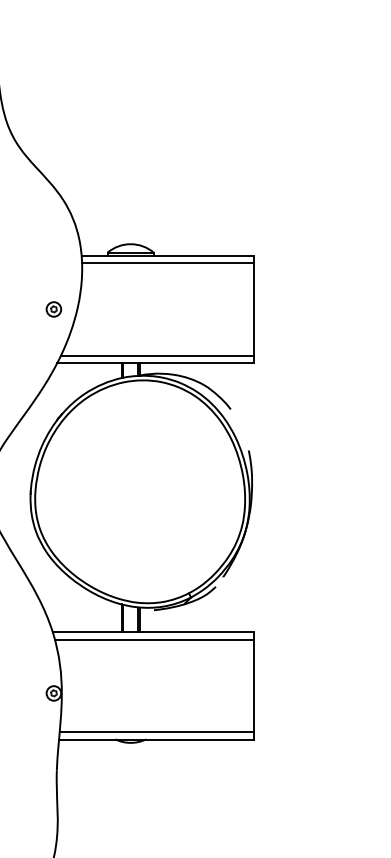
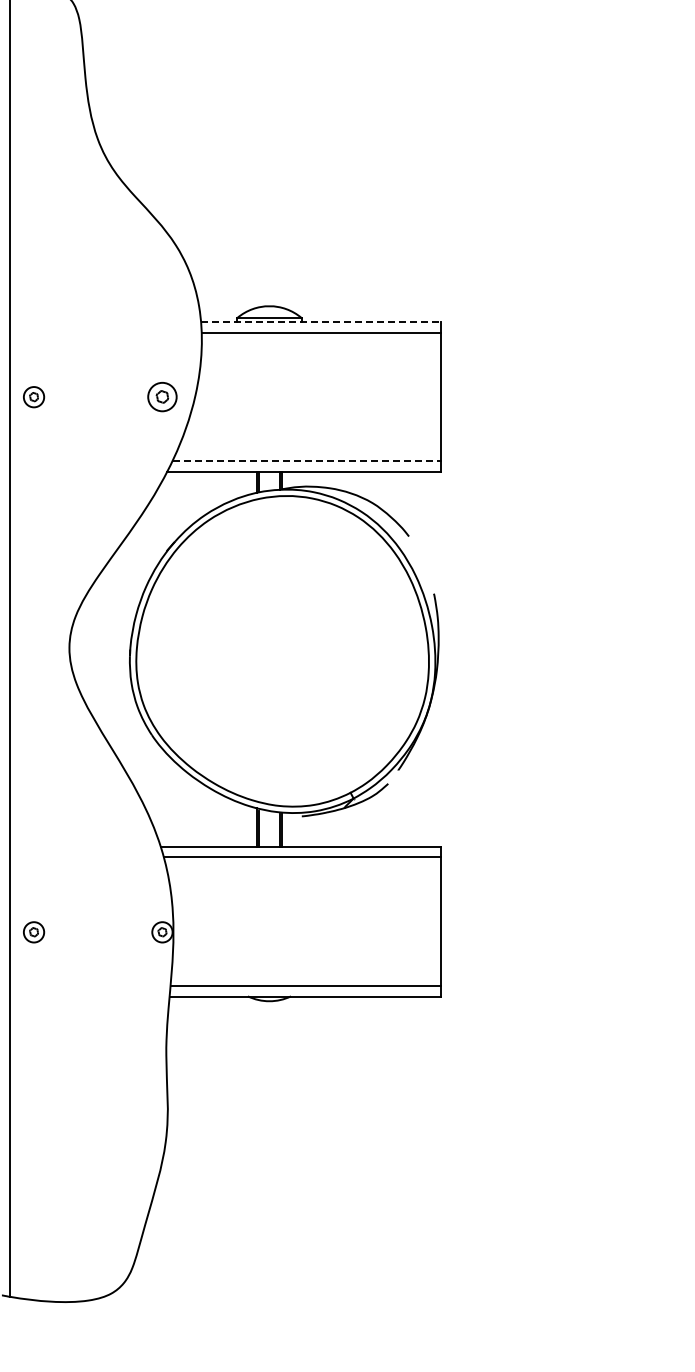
line: (167, 255) -> (320, 322), solid -> dashed
part: (53, 309) -> (162, 397), size x1.4
line: (157, 355) -> (307, 461), solid -> dashed

